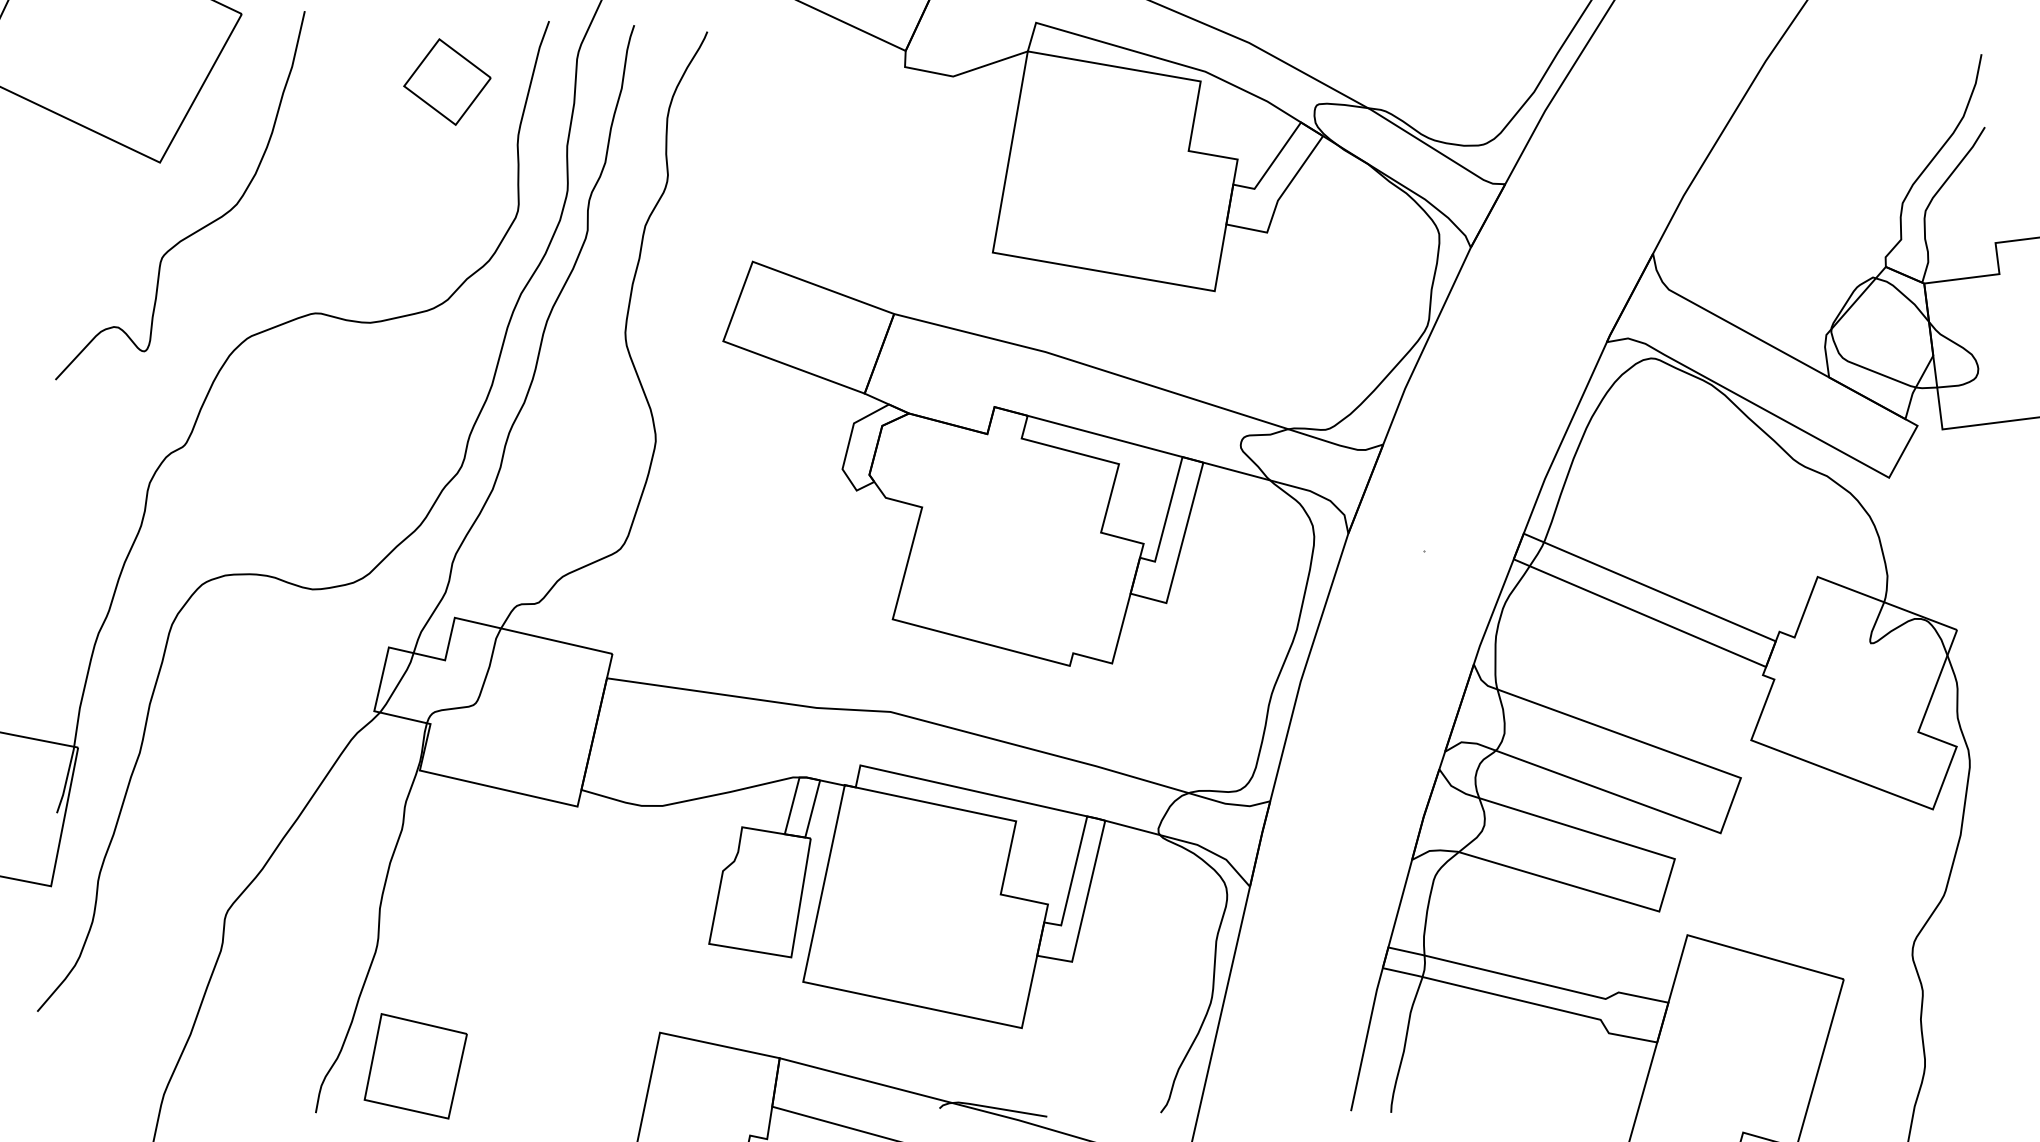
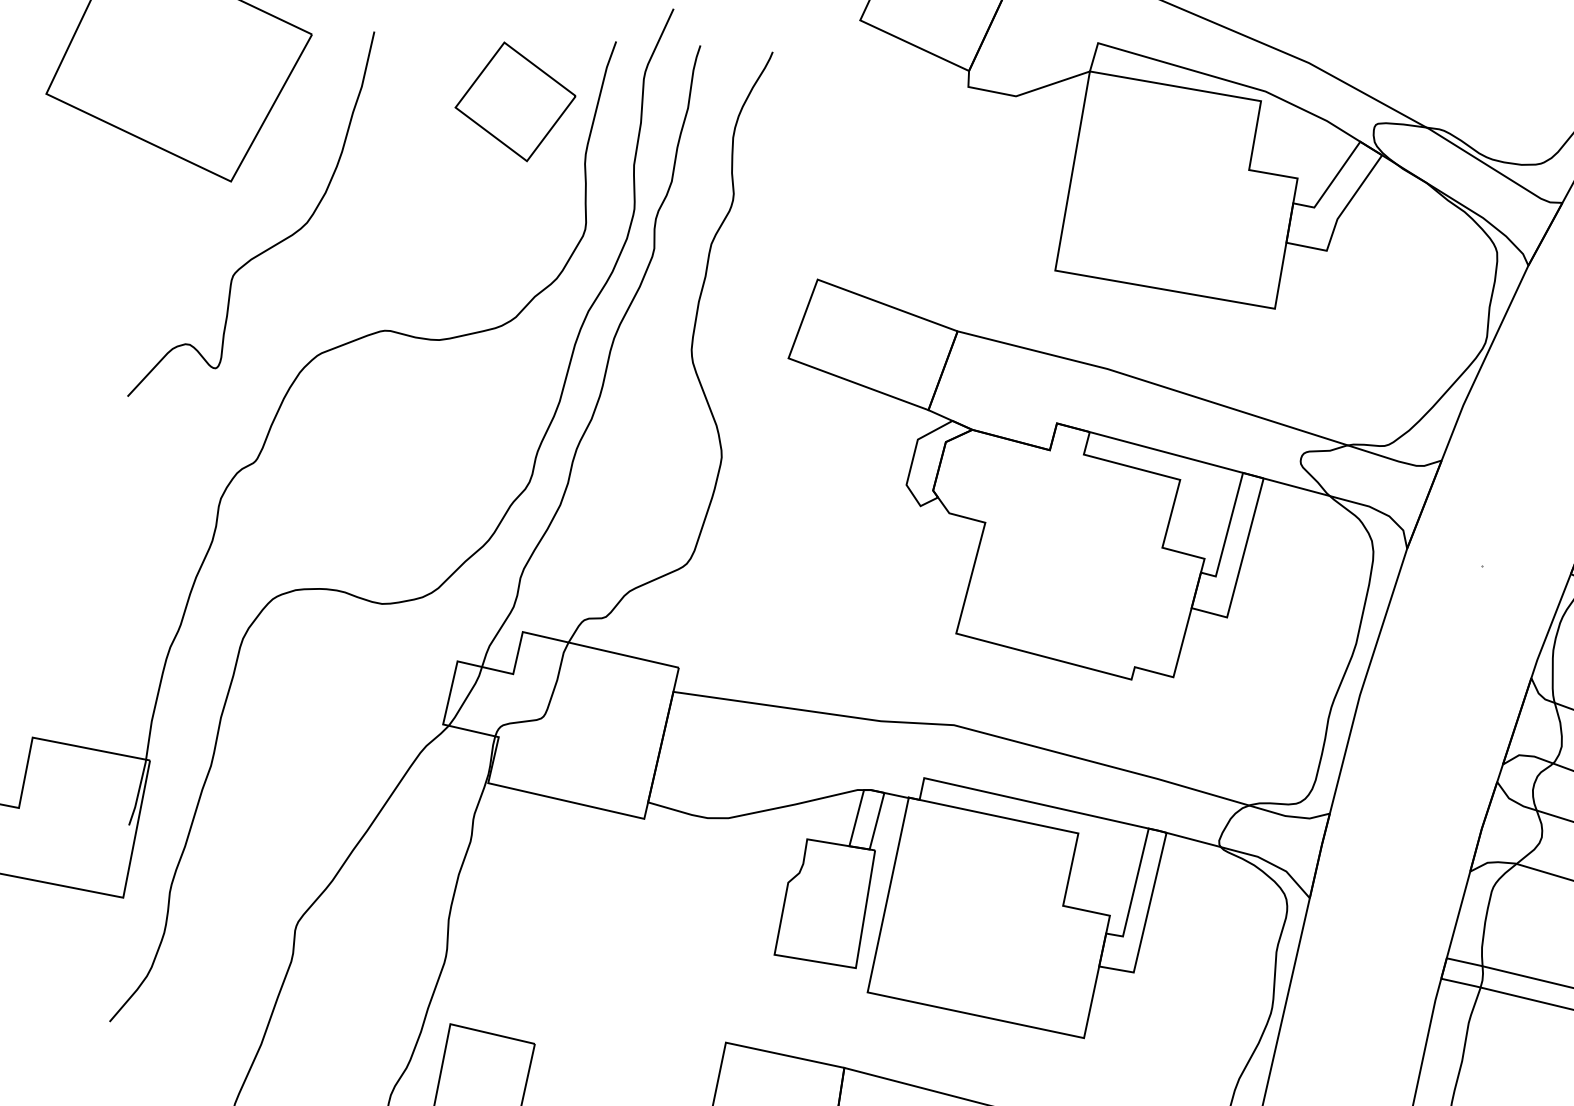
part: (447, 81) -> (515, 101), size x1.4

